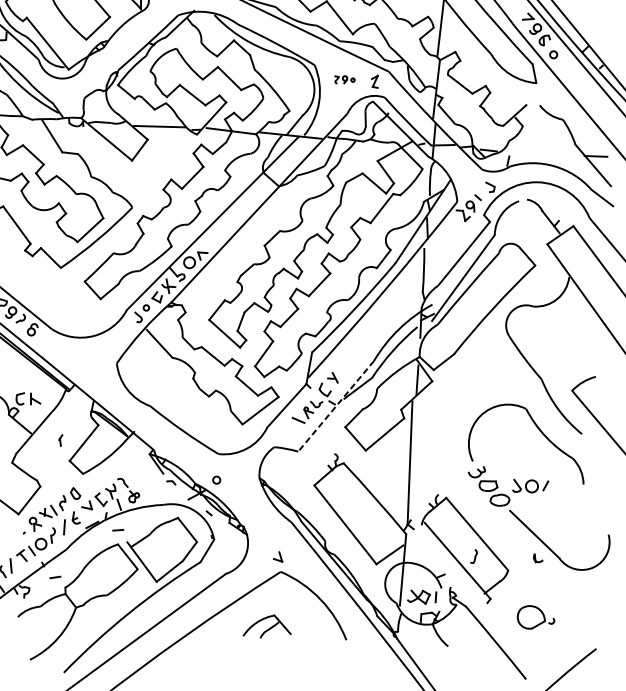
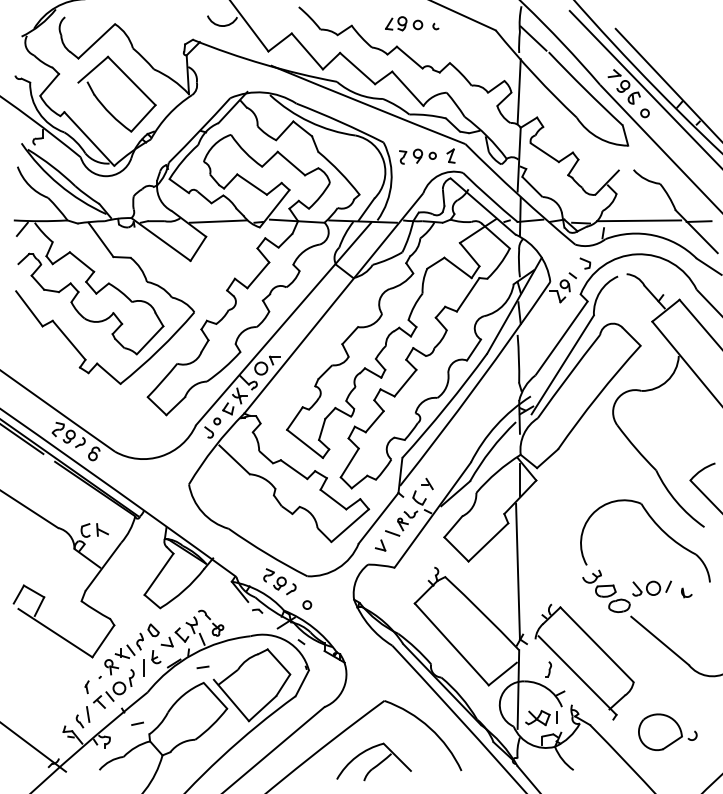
part: (344, 79) -> (417, 156), size x1.67
line: (542, 151) -> (639, 220), added
line: (335, 406) -> (432, 515), dashed -> solid
part: (60, 440) -> (86, 687), moved
part: (192, 457) -> (279, 581), added
part: (278, 556) -> (380, 545), moved
part: (474, 556) -> (548, 669), moved
part: (538, 558) -> (686, 592), moved
part: (535, 617) -> (667, 731), size x1.43
part: (267, 626) -> (373, 761), size x1.43

